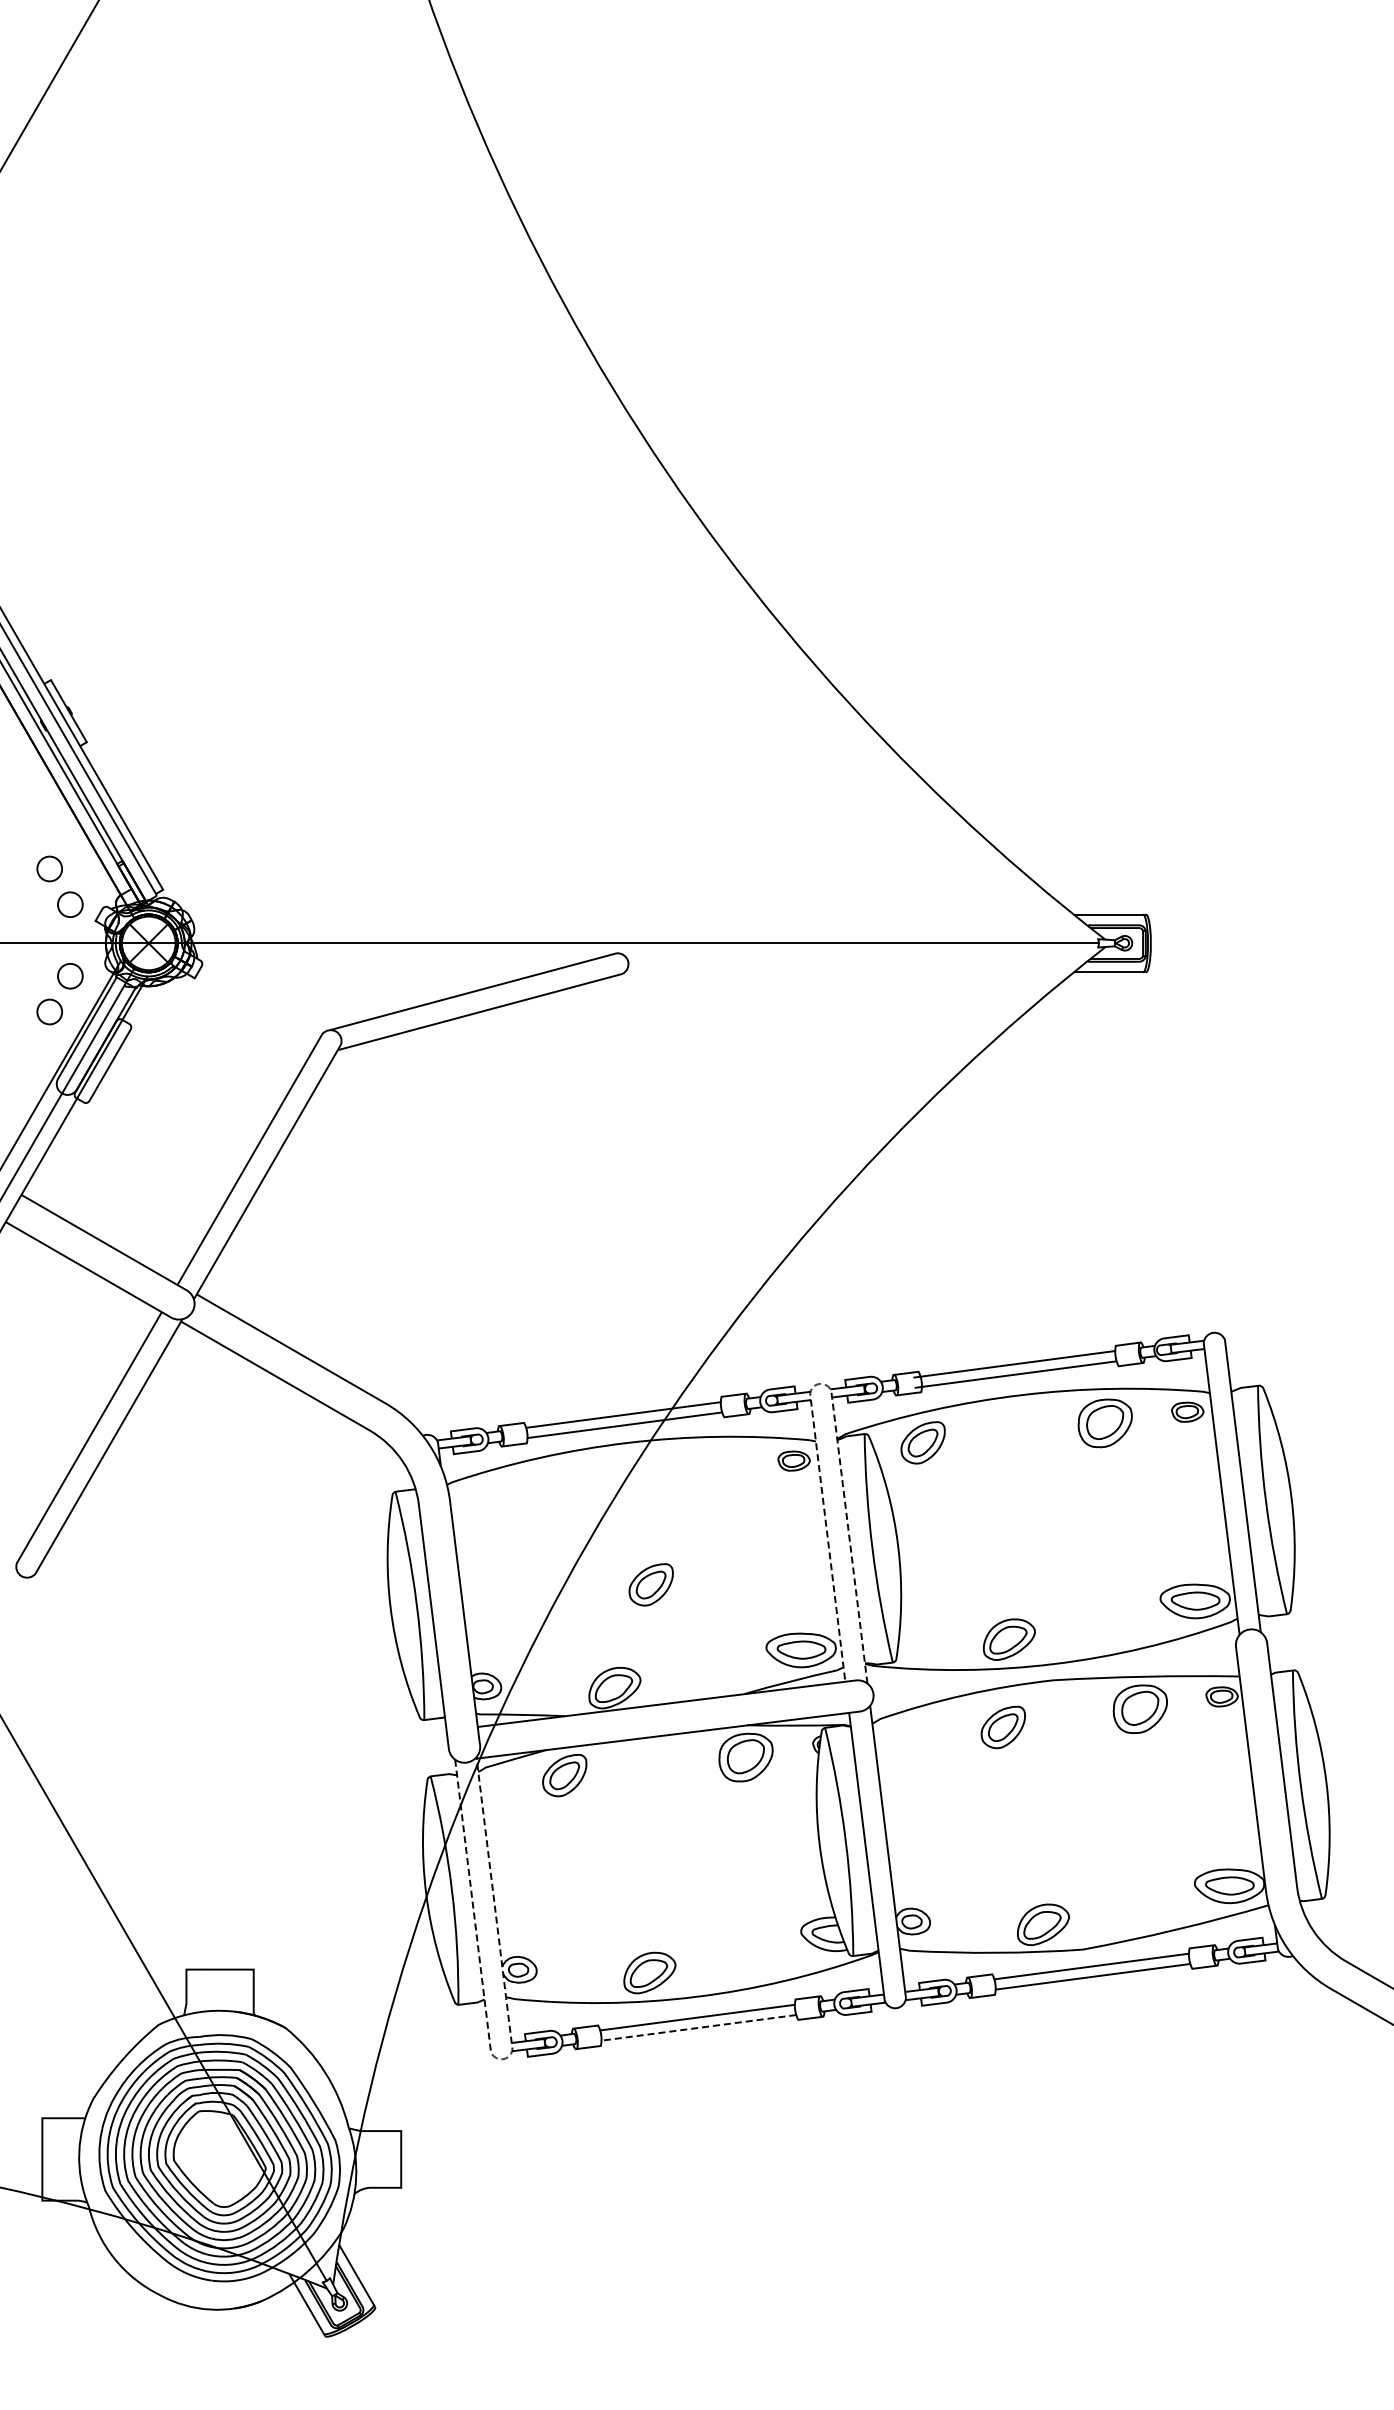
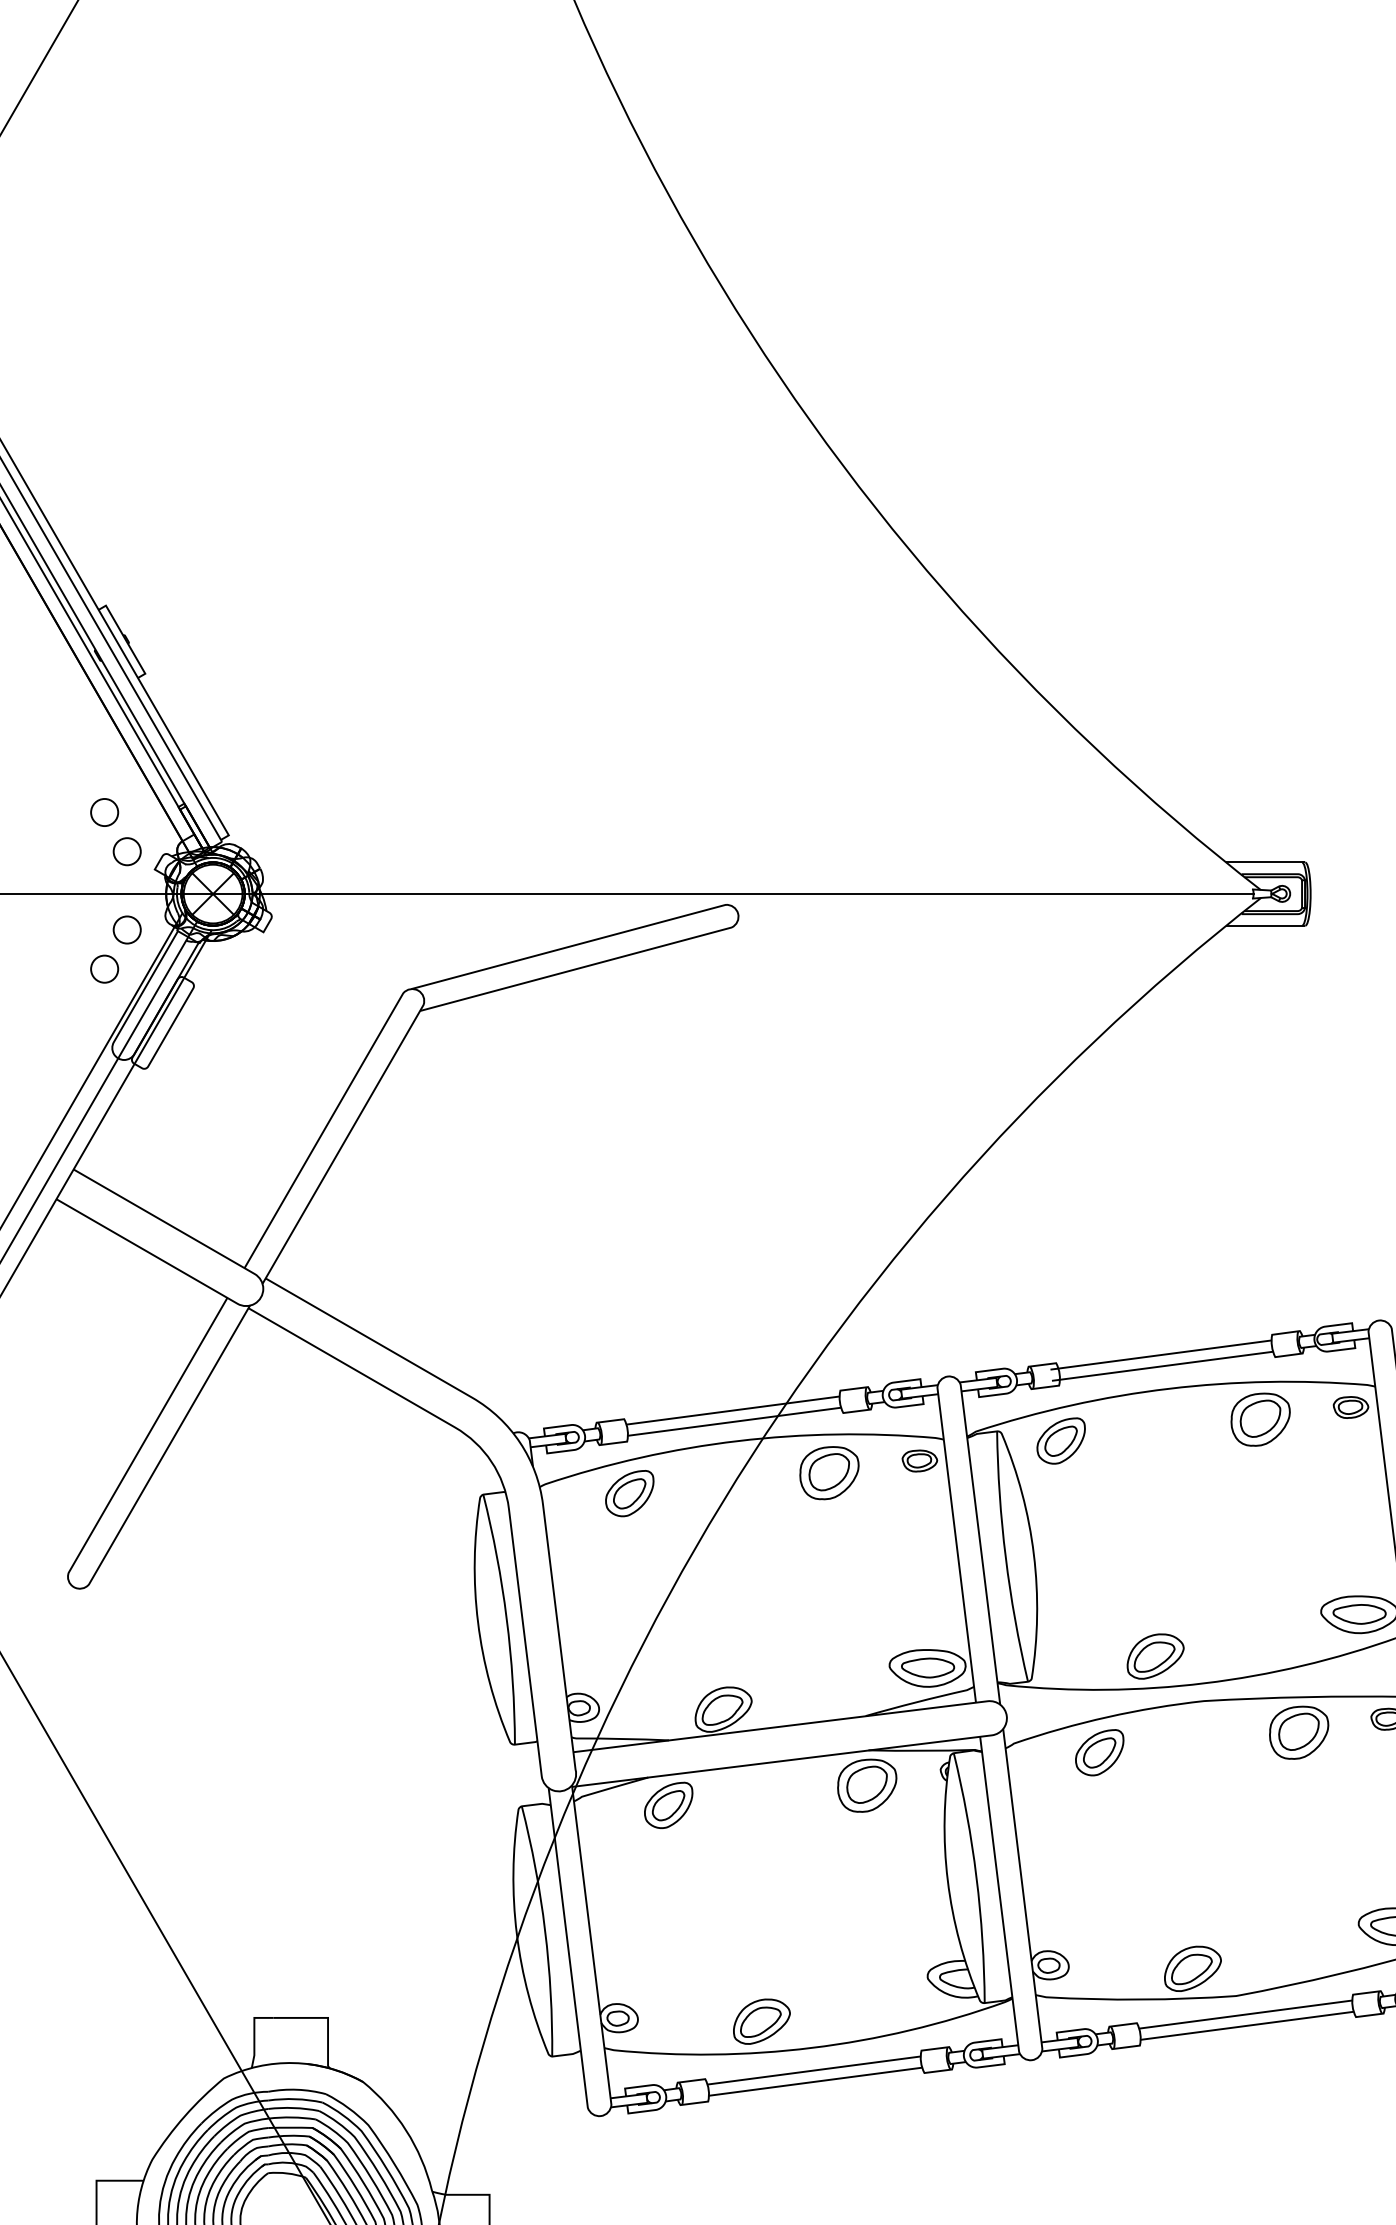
line: (821, 1384) -> (949, 1377), dashed -> solid
part: (711, 1471) -> (829, 1472), added
part: (650, 1584) -> (628, 1493), moved
part: (1002, 1727) -> (1098, 1752), moved
line: (698, 2027) -> (815, 2081), dashed -> solid
line: (502, 2059) -> (600, 2116), dashed -> solid

